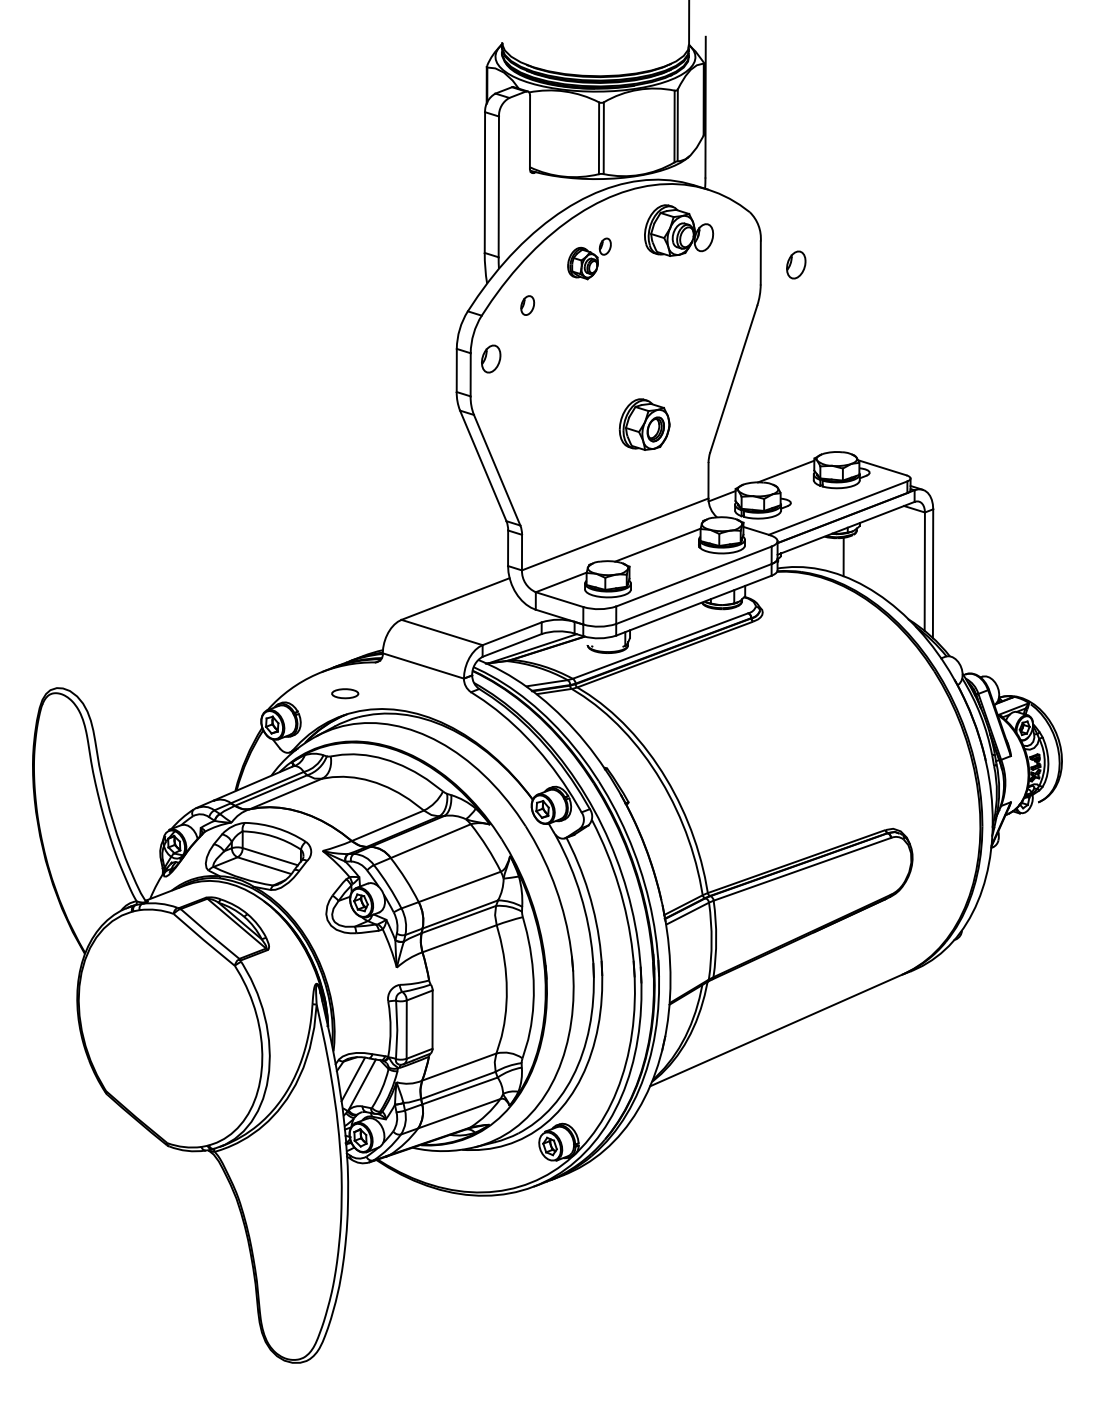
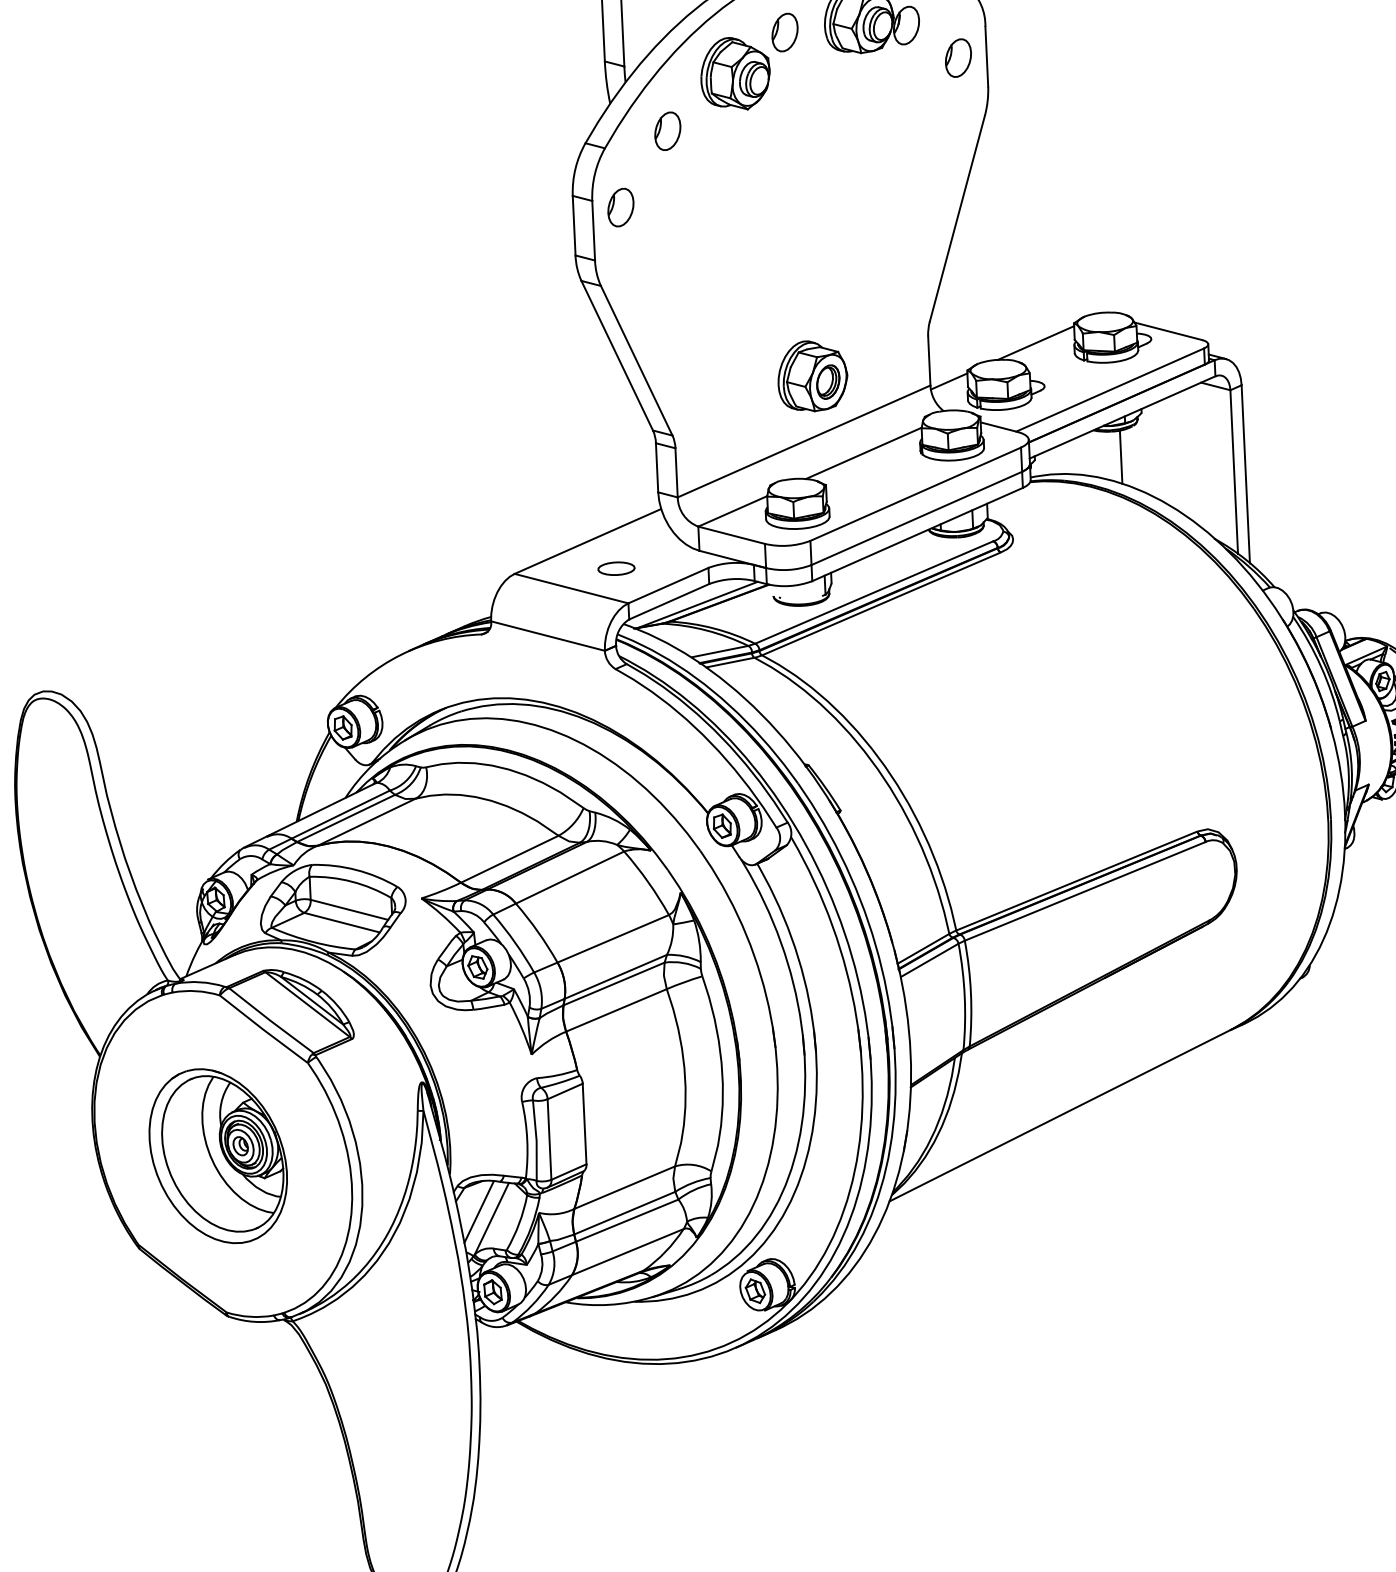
part: (589, 258) -> (749, 62), size x1.67
part: (796, 264) -> (958, 57), moved
part: (527, 305) -> (667, 131), size x1.43
part: (644, 424) -> (812, 376), moved
part: (345, 693) -> (616, 568), moved
part: (166, 1029) -> (217, 1155), added

